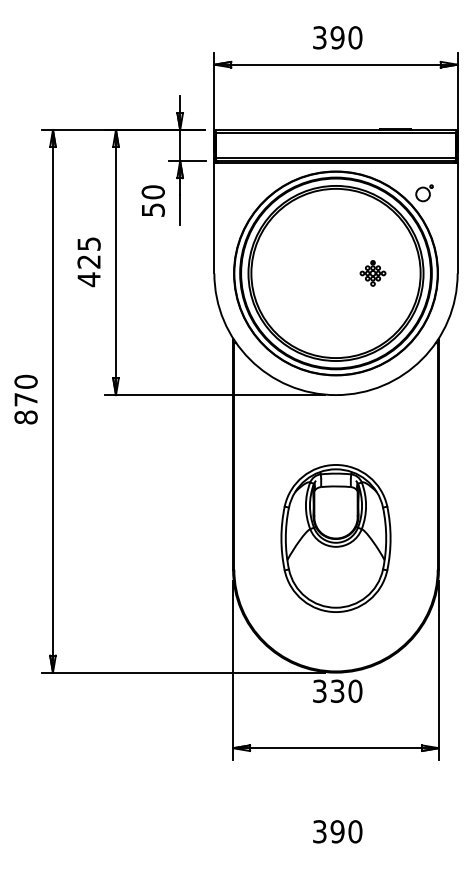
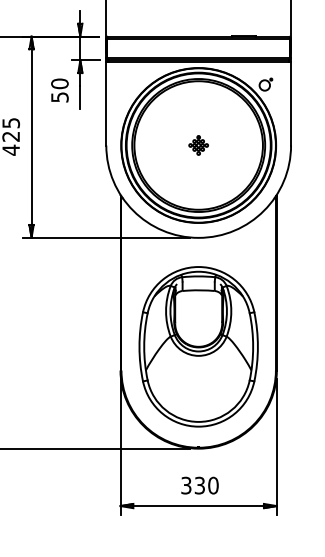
part: (372, 273) -> (198, 145), moved
part: (335, 538) -> (198, 346), size x1.43
text: (337, 690) -> (199, 485), moved

